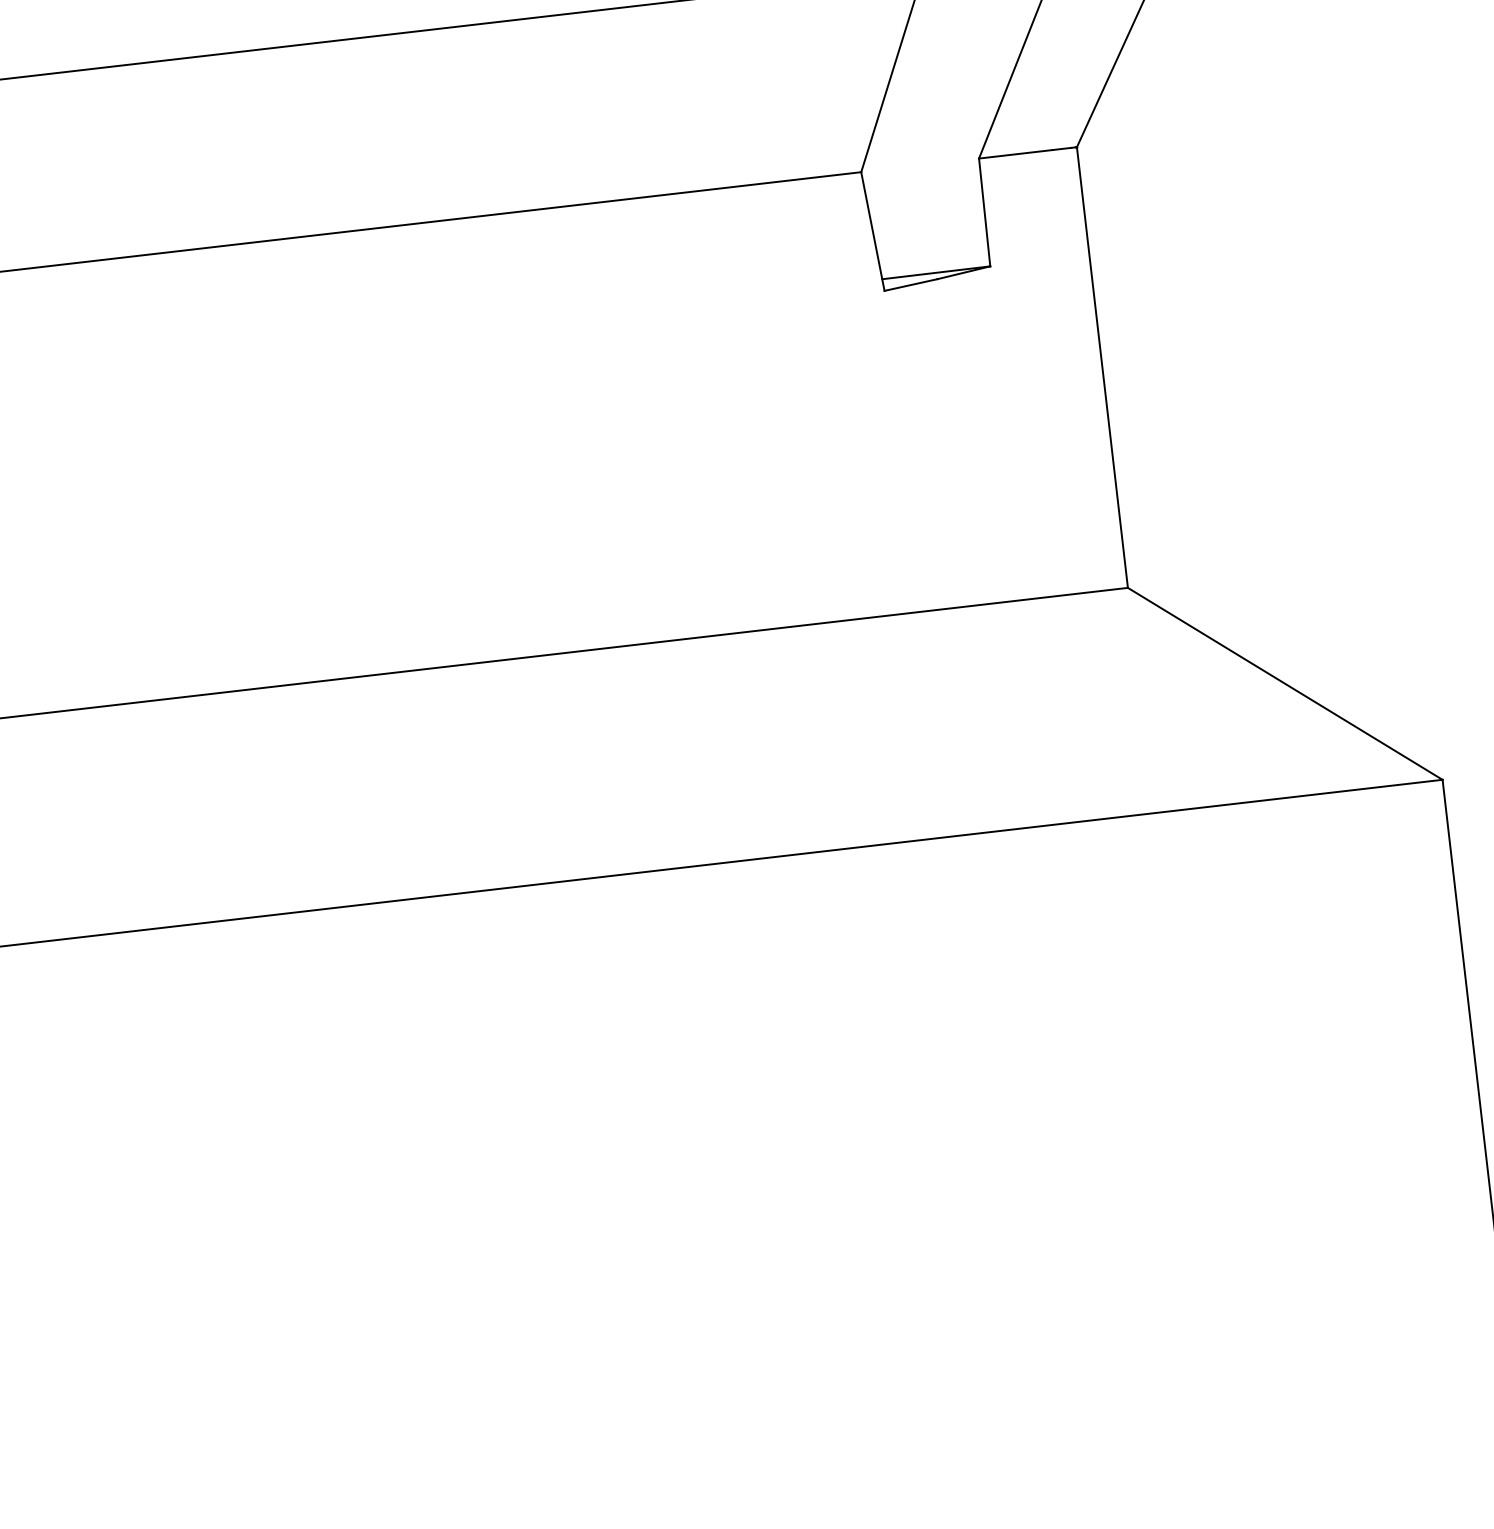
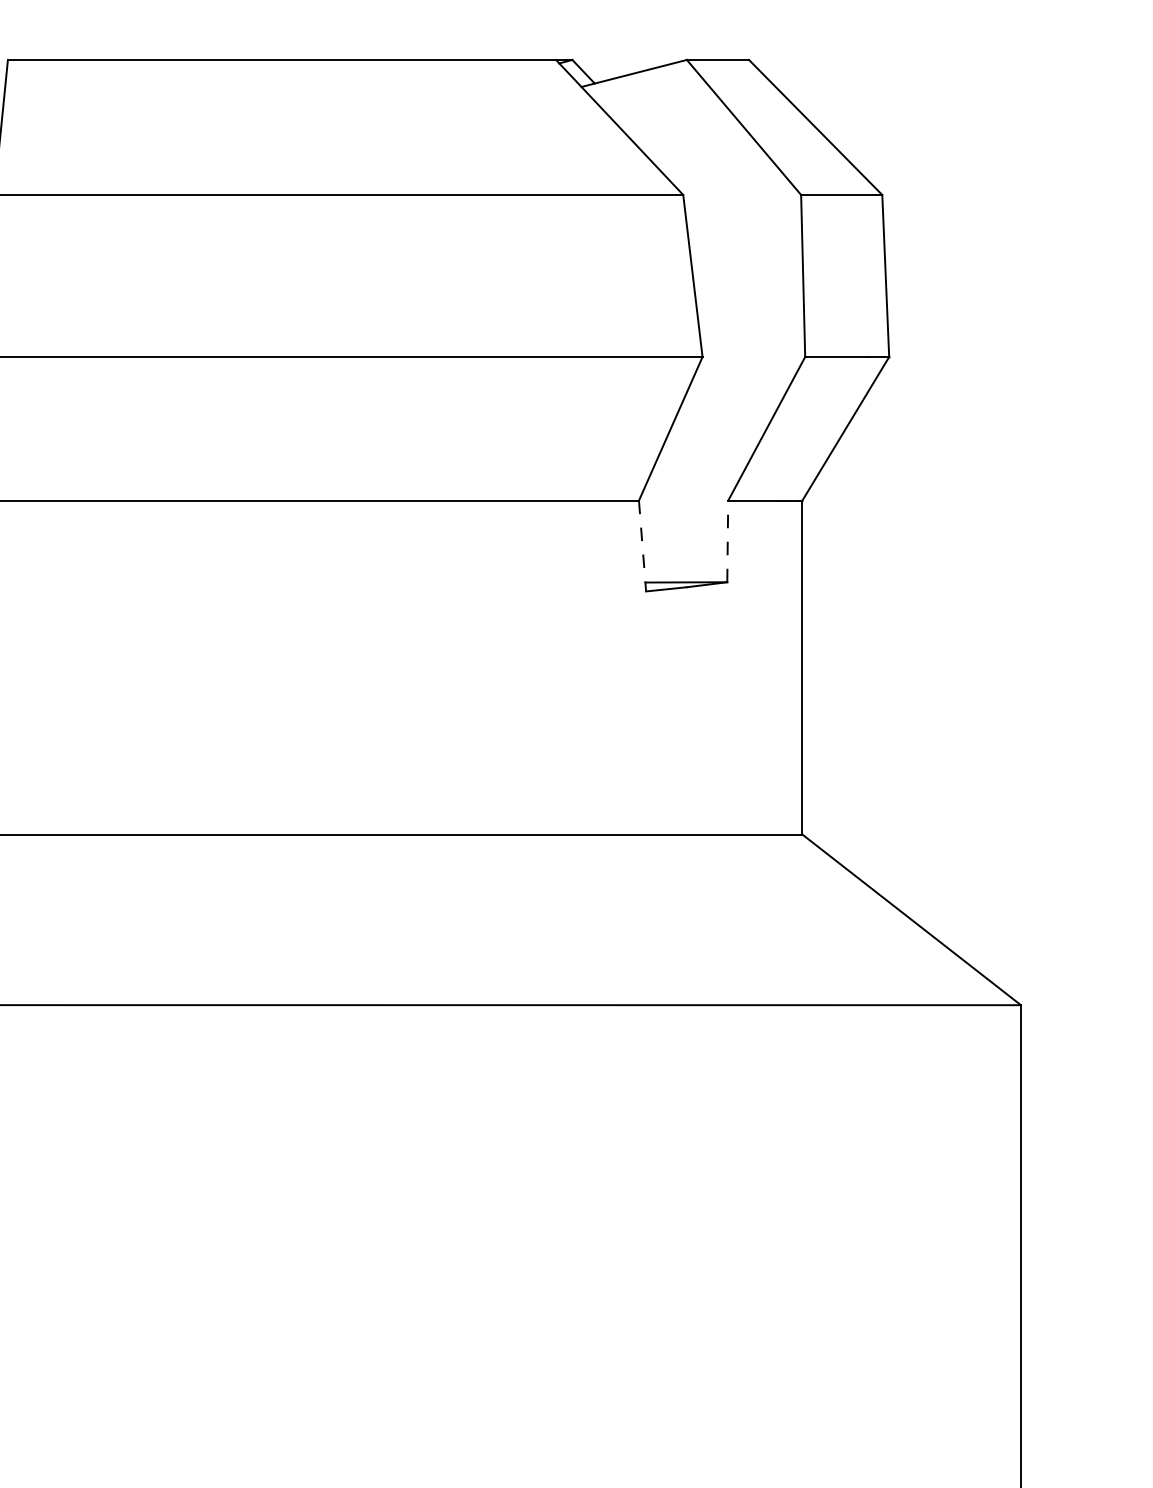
line: (984, 212) -> (727, 541), solid -> dashed
line: (872, 232) -> (642, 546), solid -> dashed

